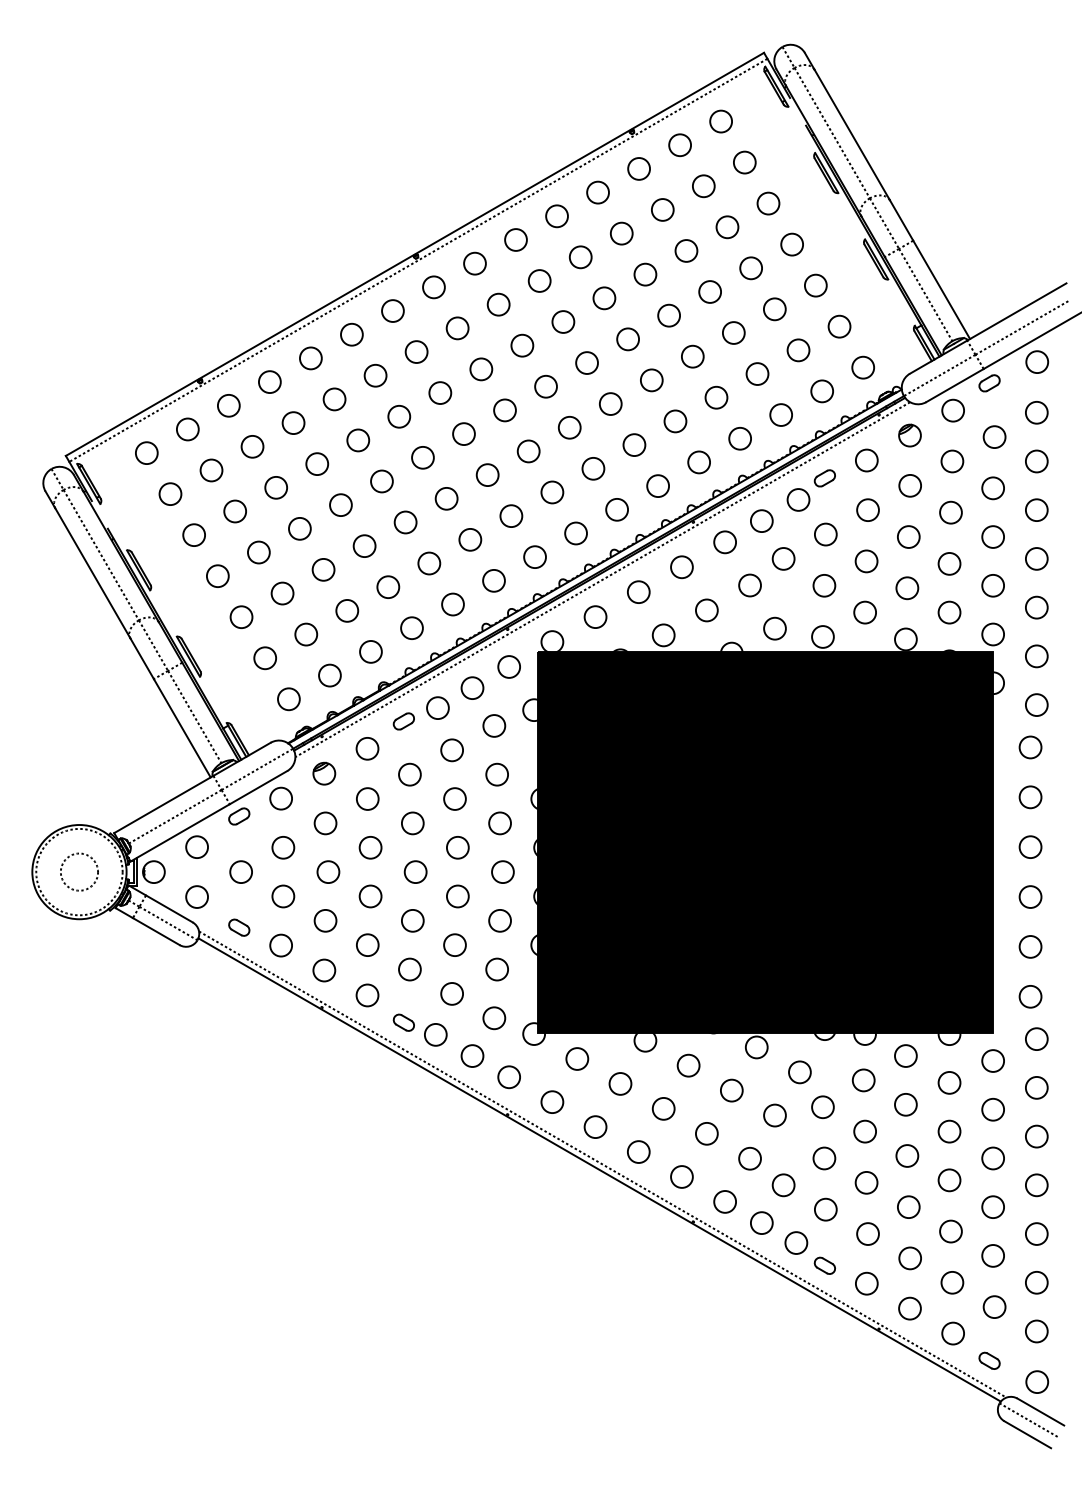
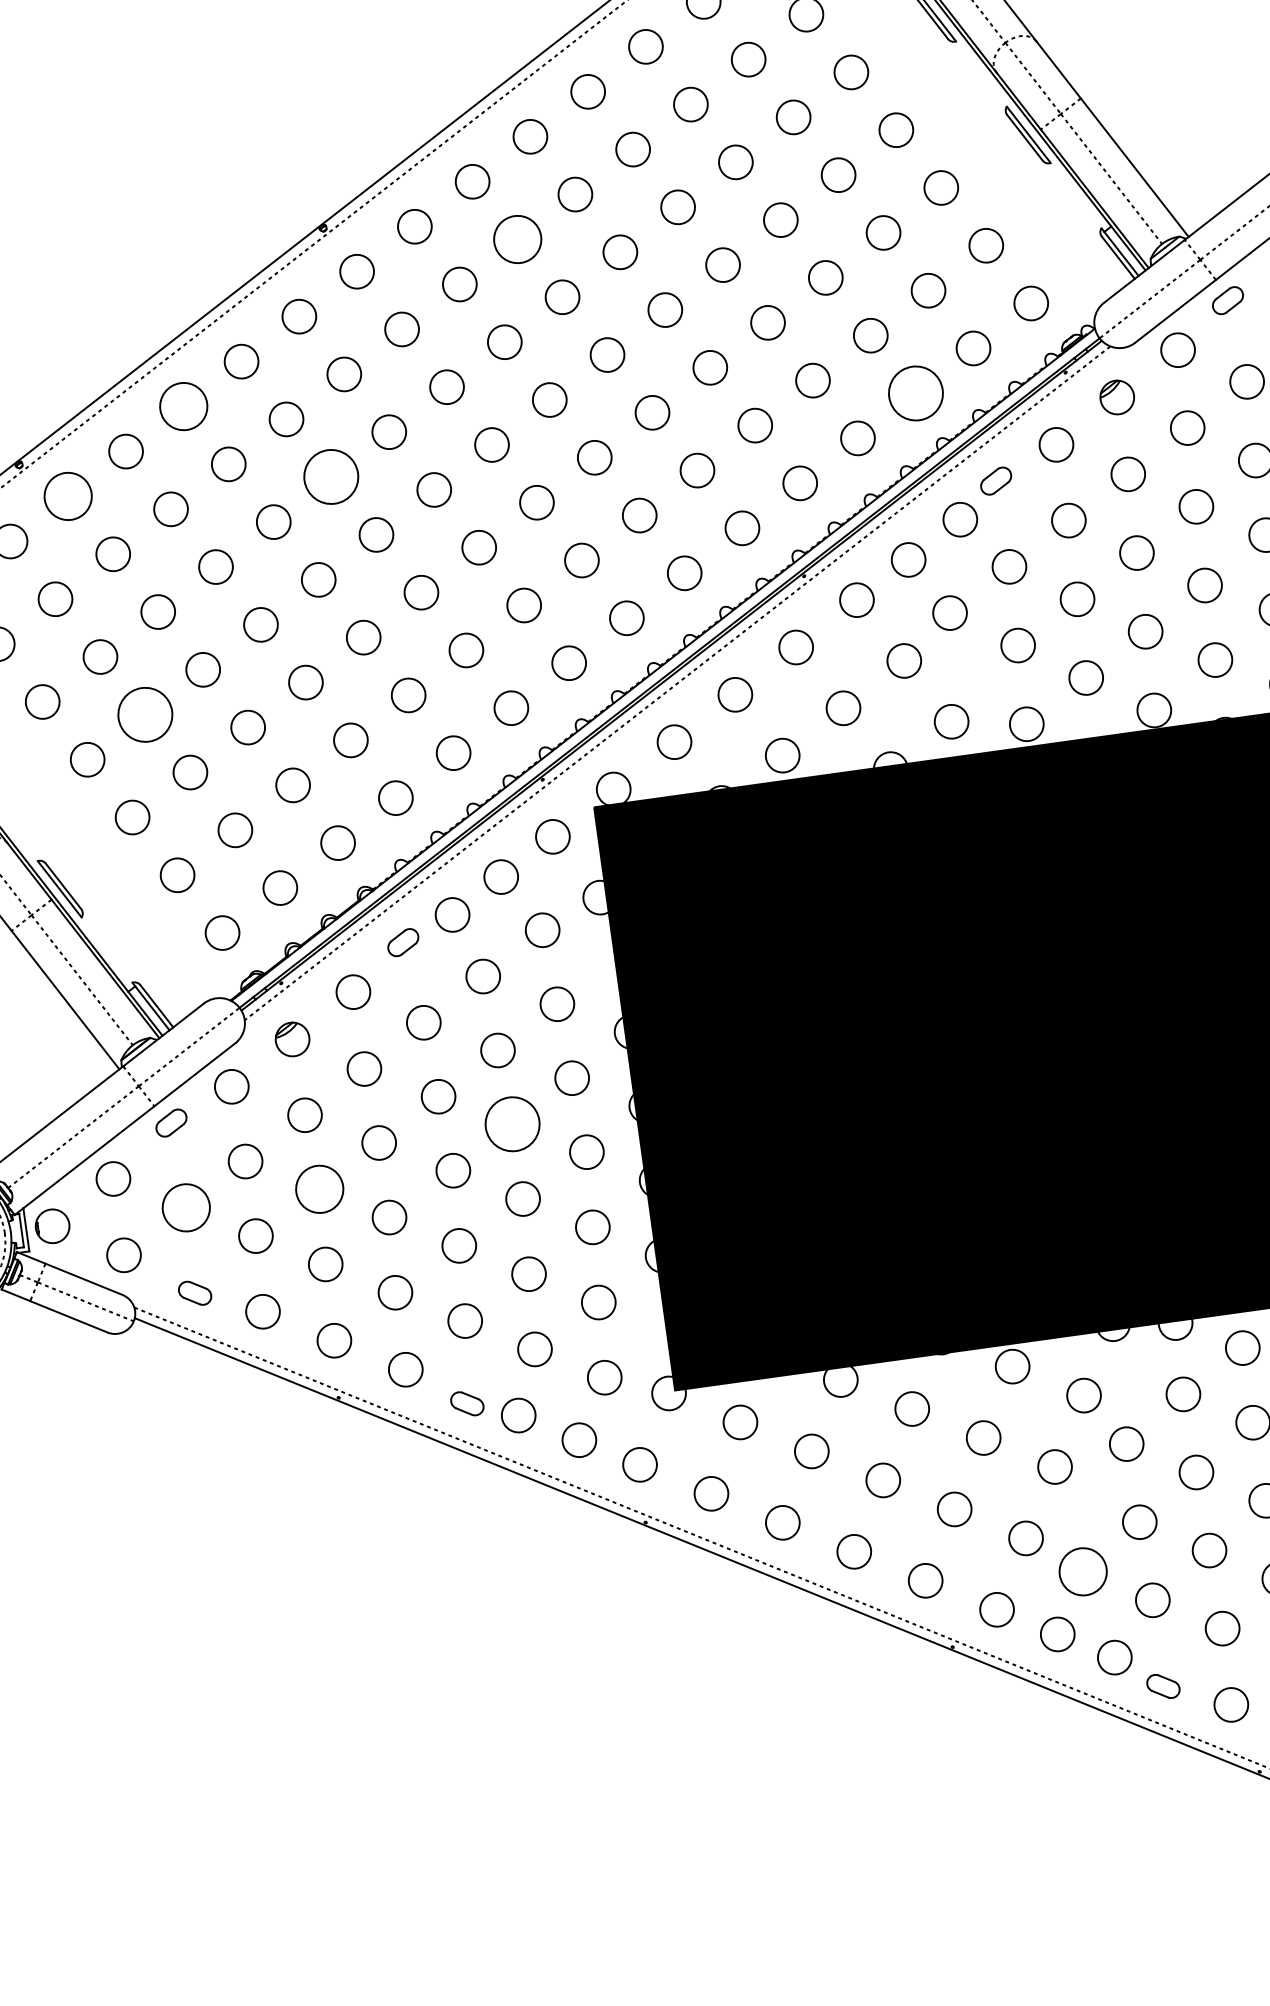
circle: (539, 280) -> (517, 238), size x1.4
circle: (310, 358) -> (183, 406), size x1.4
circle: (228, 405) -> (67, 496), size x1.4
circle: (780, 414) -> (914, 392), size x1.6
circle: (399, 416) -> (331, 476), size x1.6
circle: (258, 552) -> (144, 714), size x1.6
circle: (457, 847) -> (512, 1124), size x1.6
circle: (240, 871) -> (185, 1206), size x1.4
circle: (328, 871) -> (319, 1188), size x1.4
circle: (783, 1185) -> (1082, 1572), size x1.4

